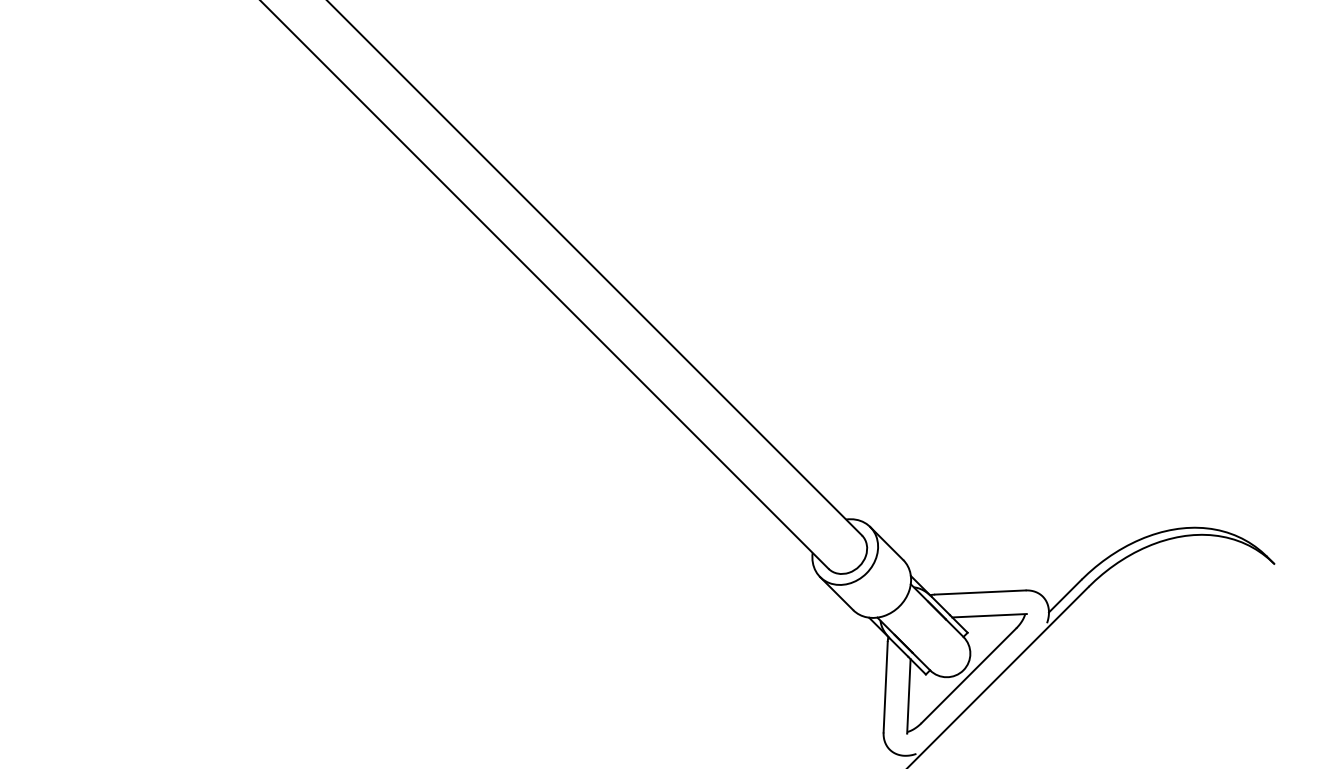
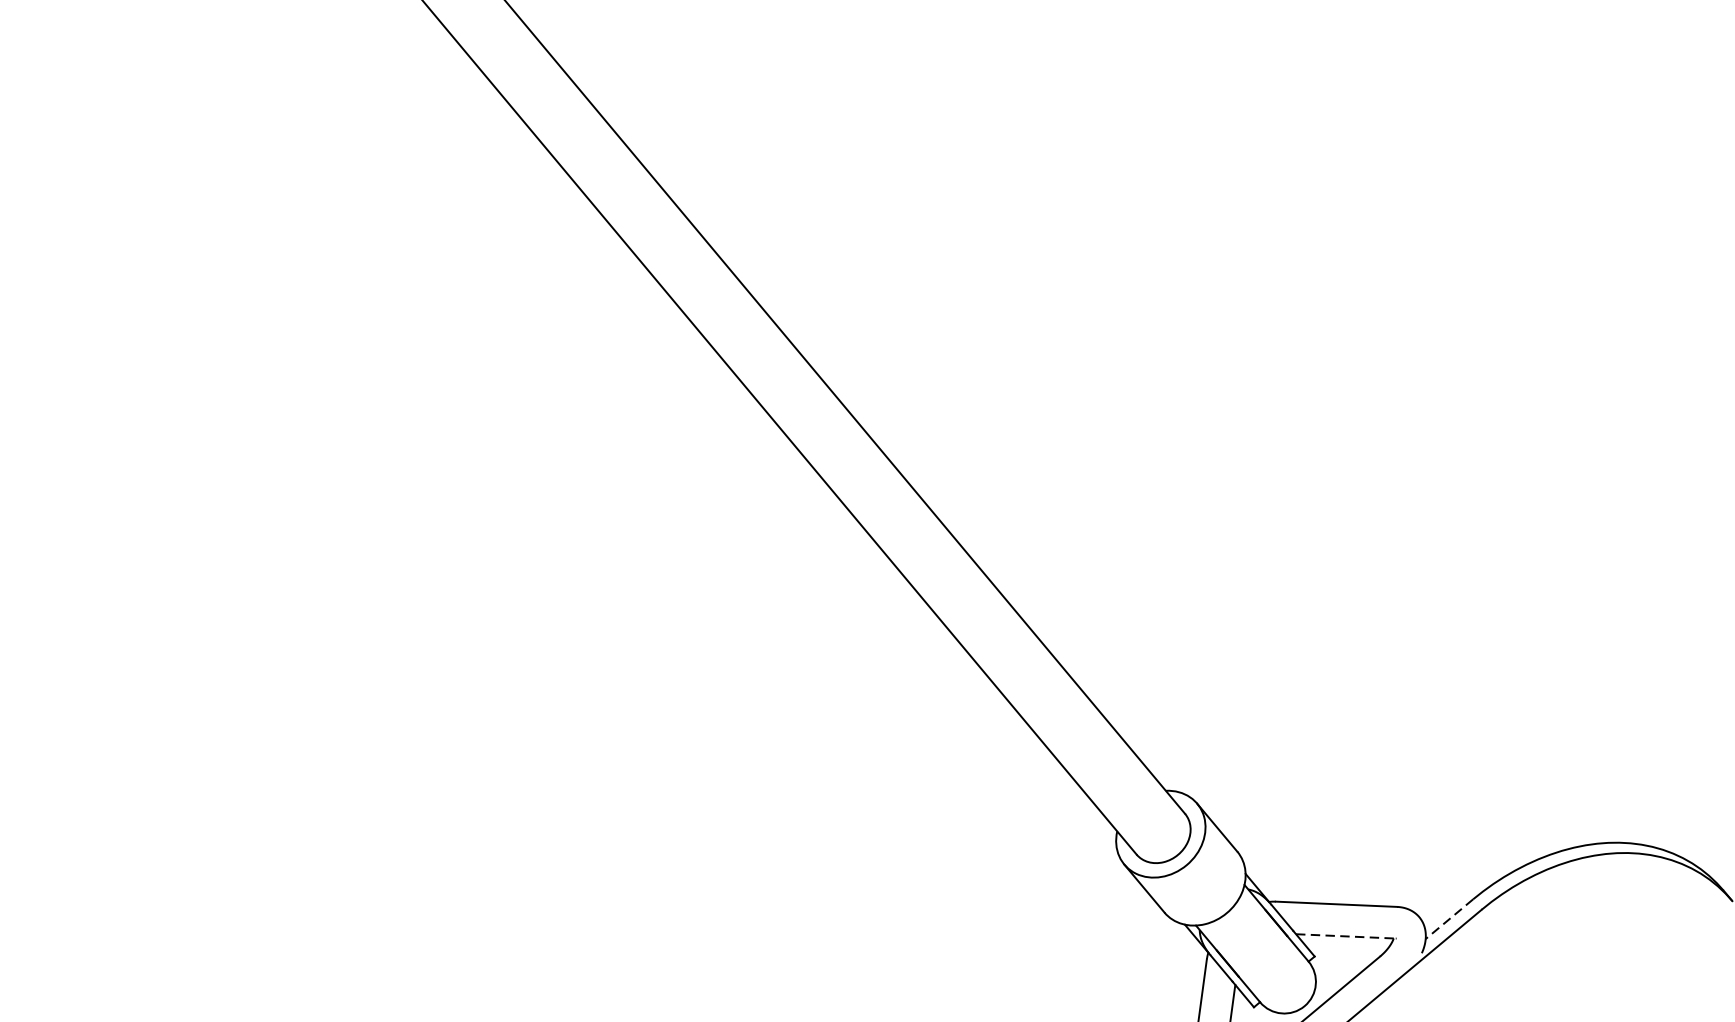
line: (1064, 596) -> (1448, 919), solid -> dashed
line: (990, 615) -> (1347, 936), solid -> dashed

